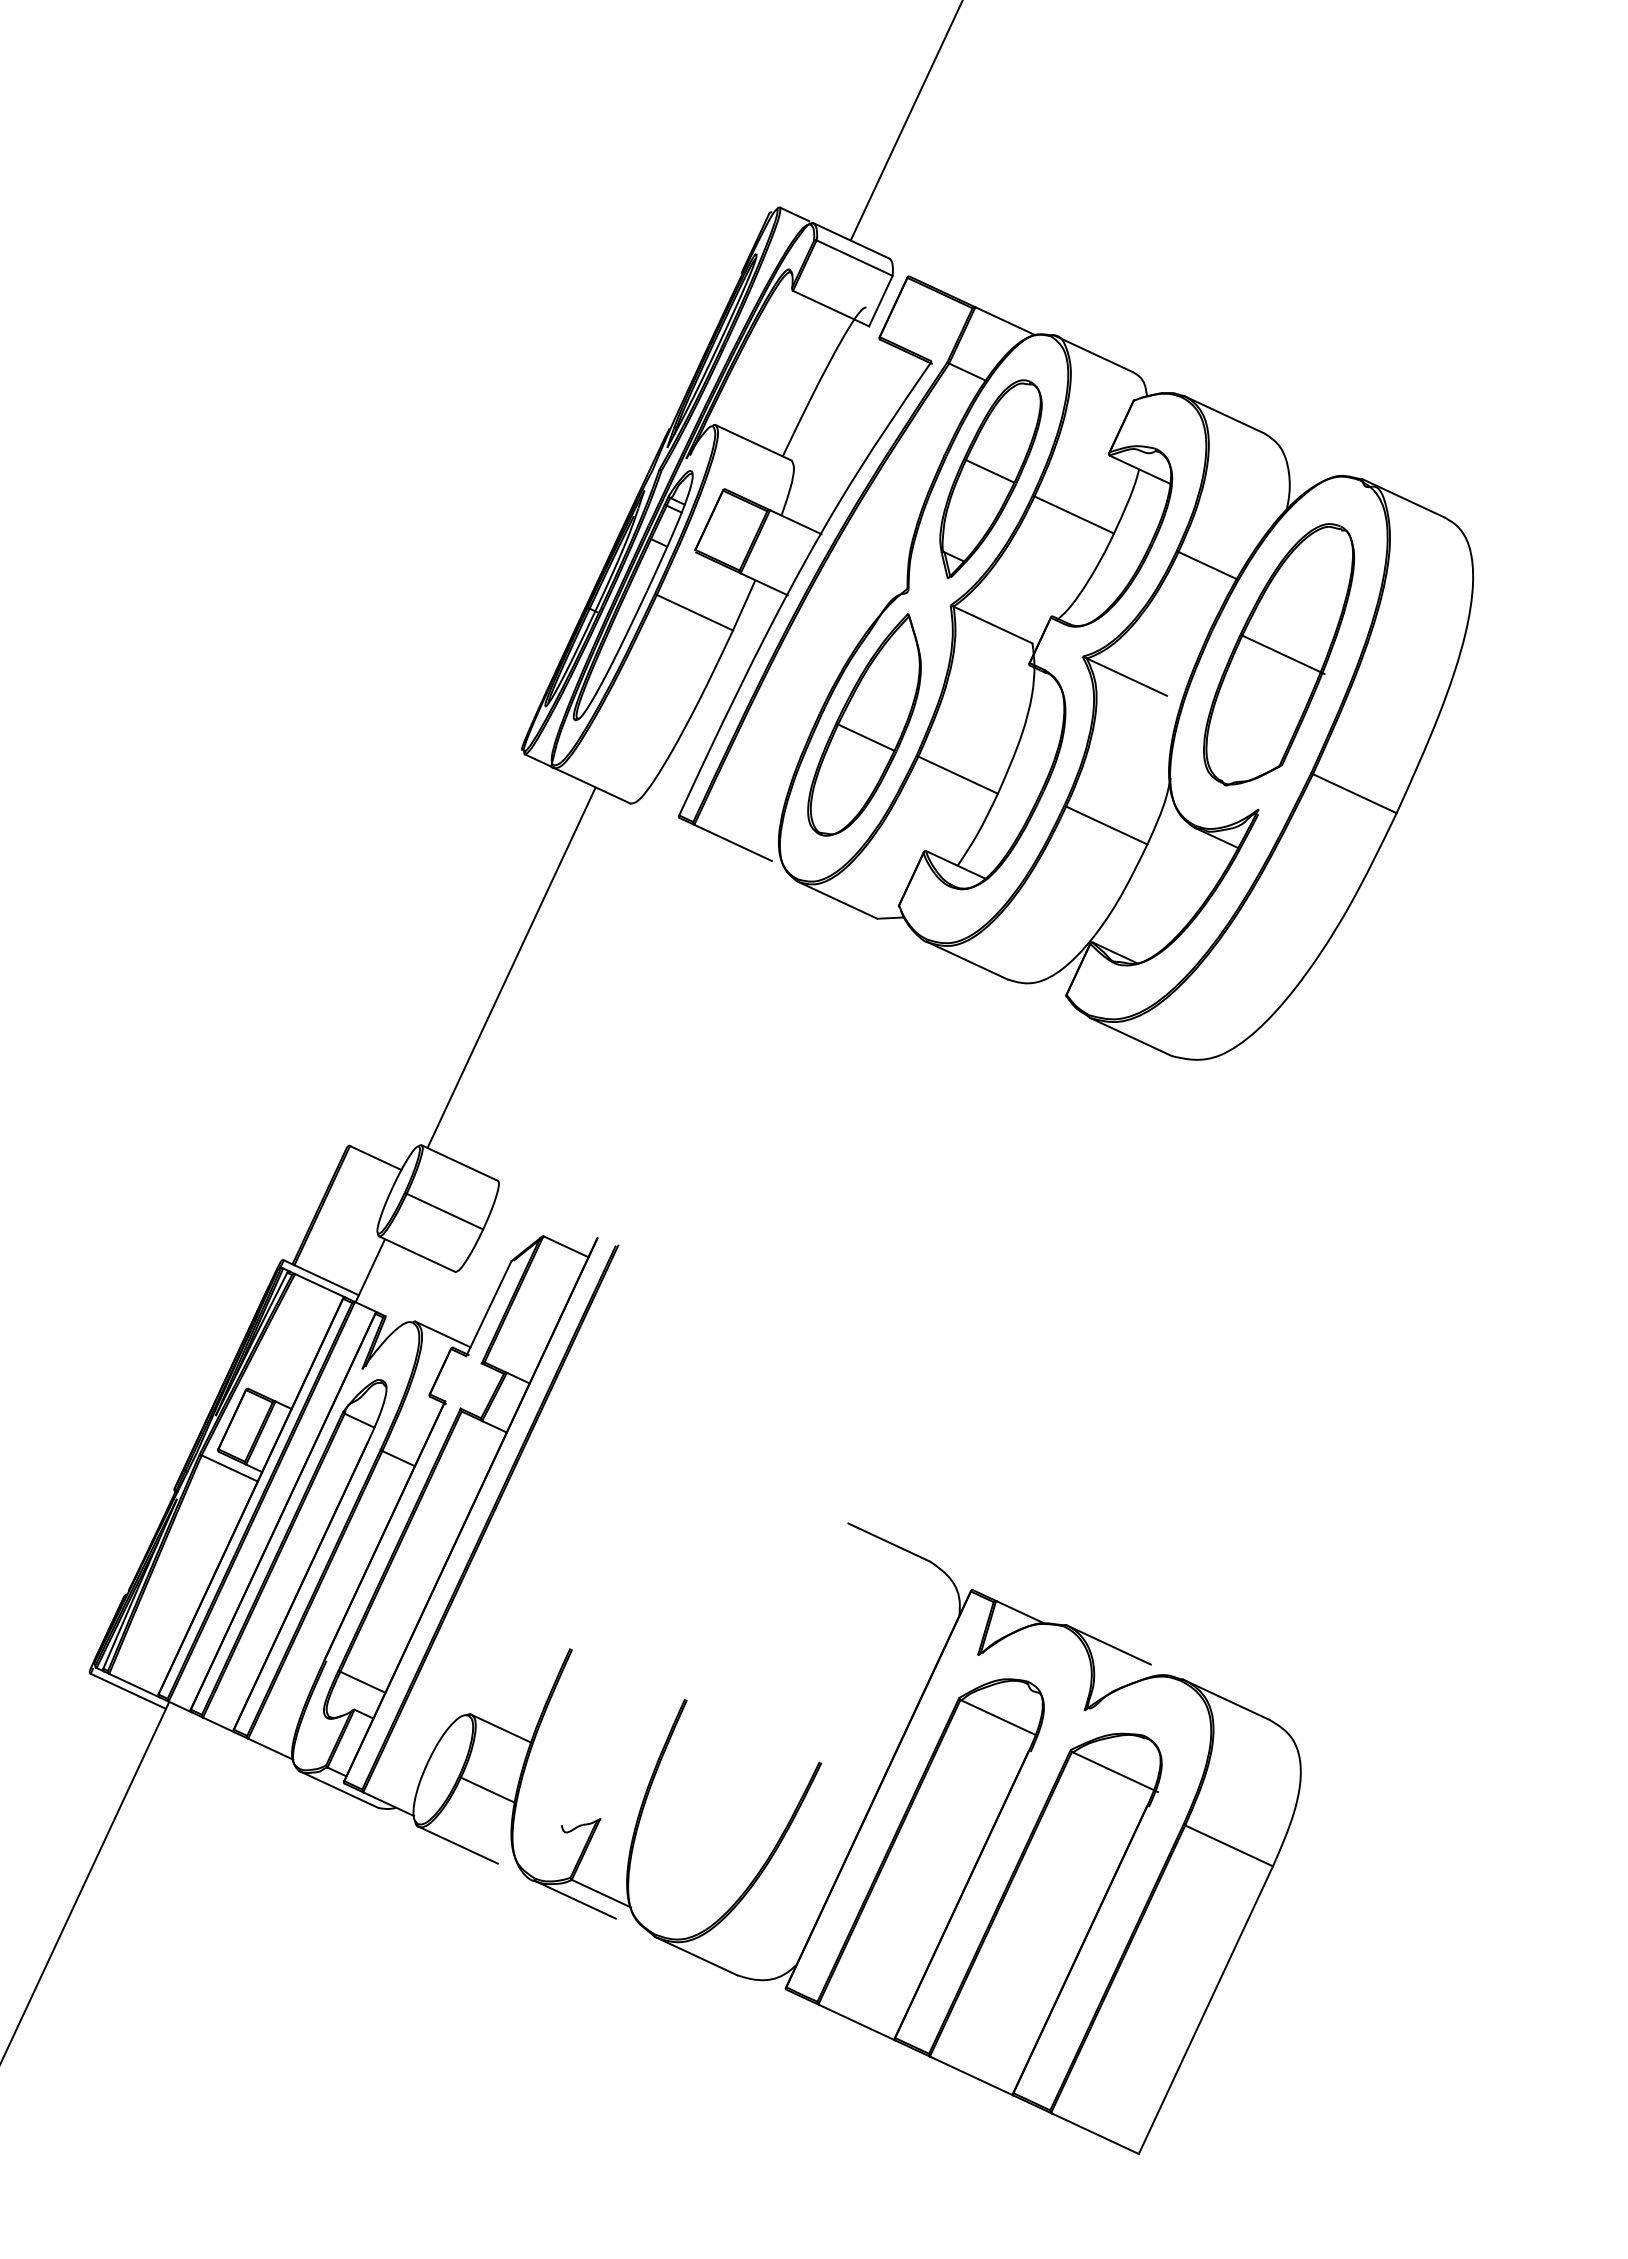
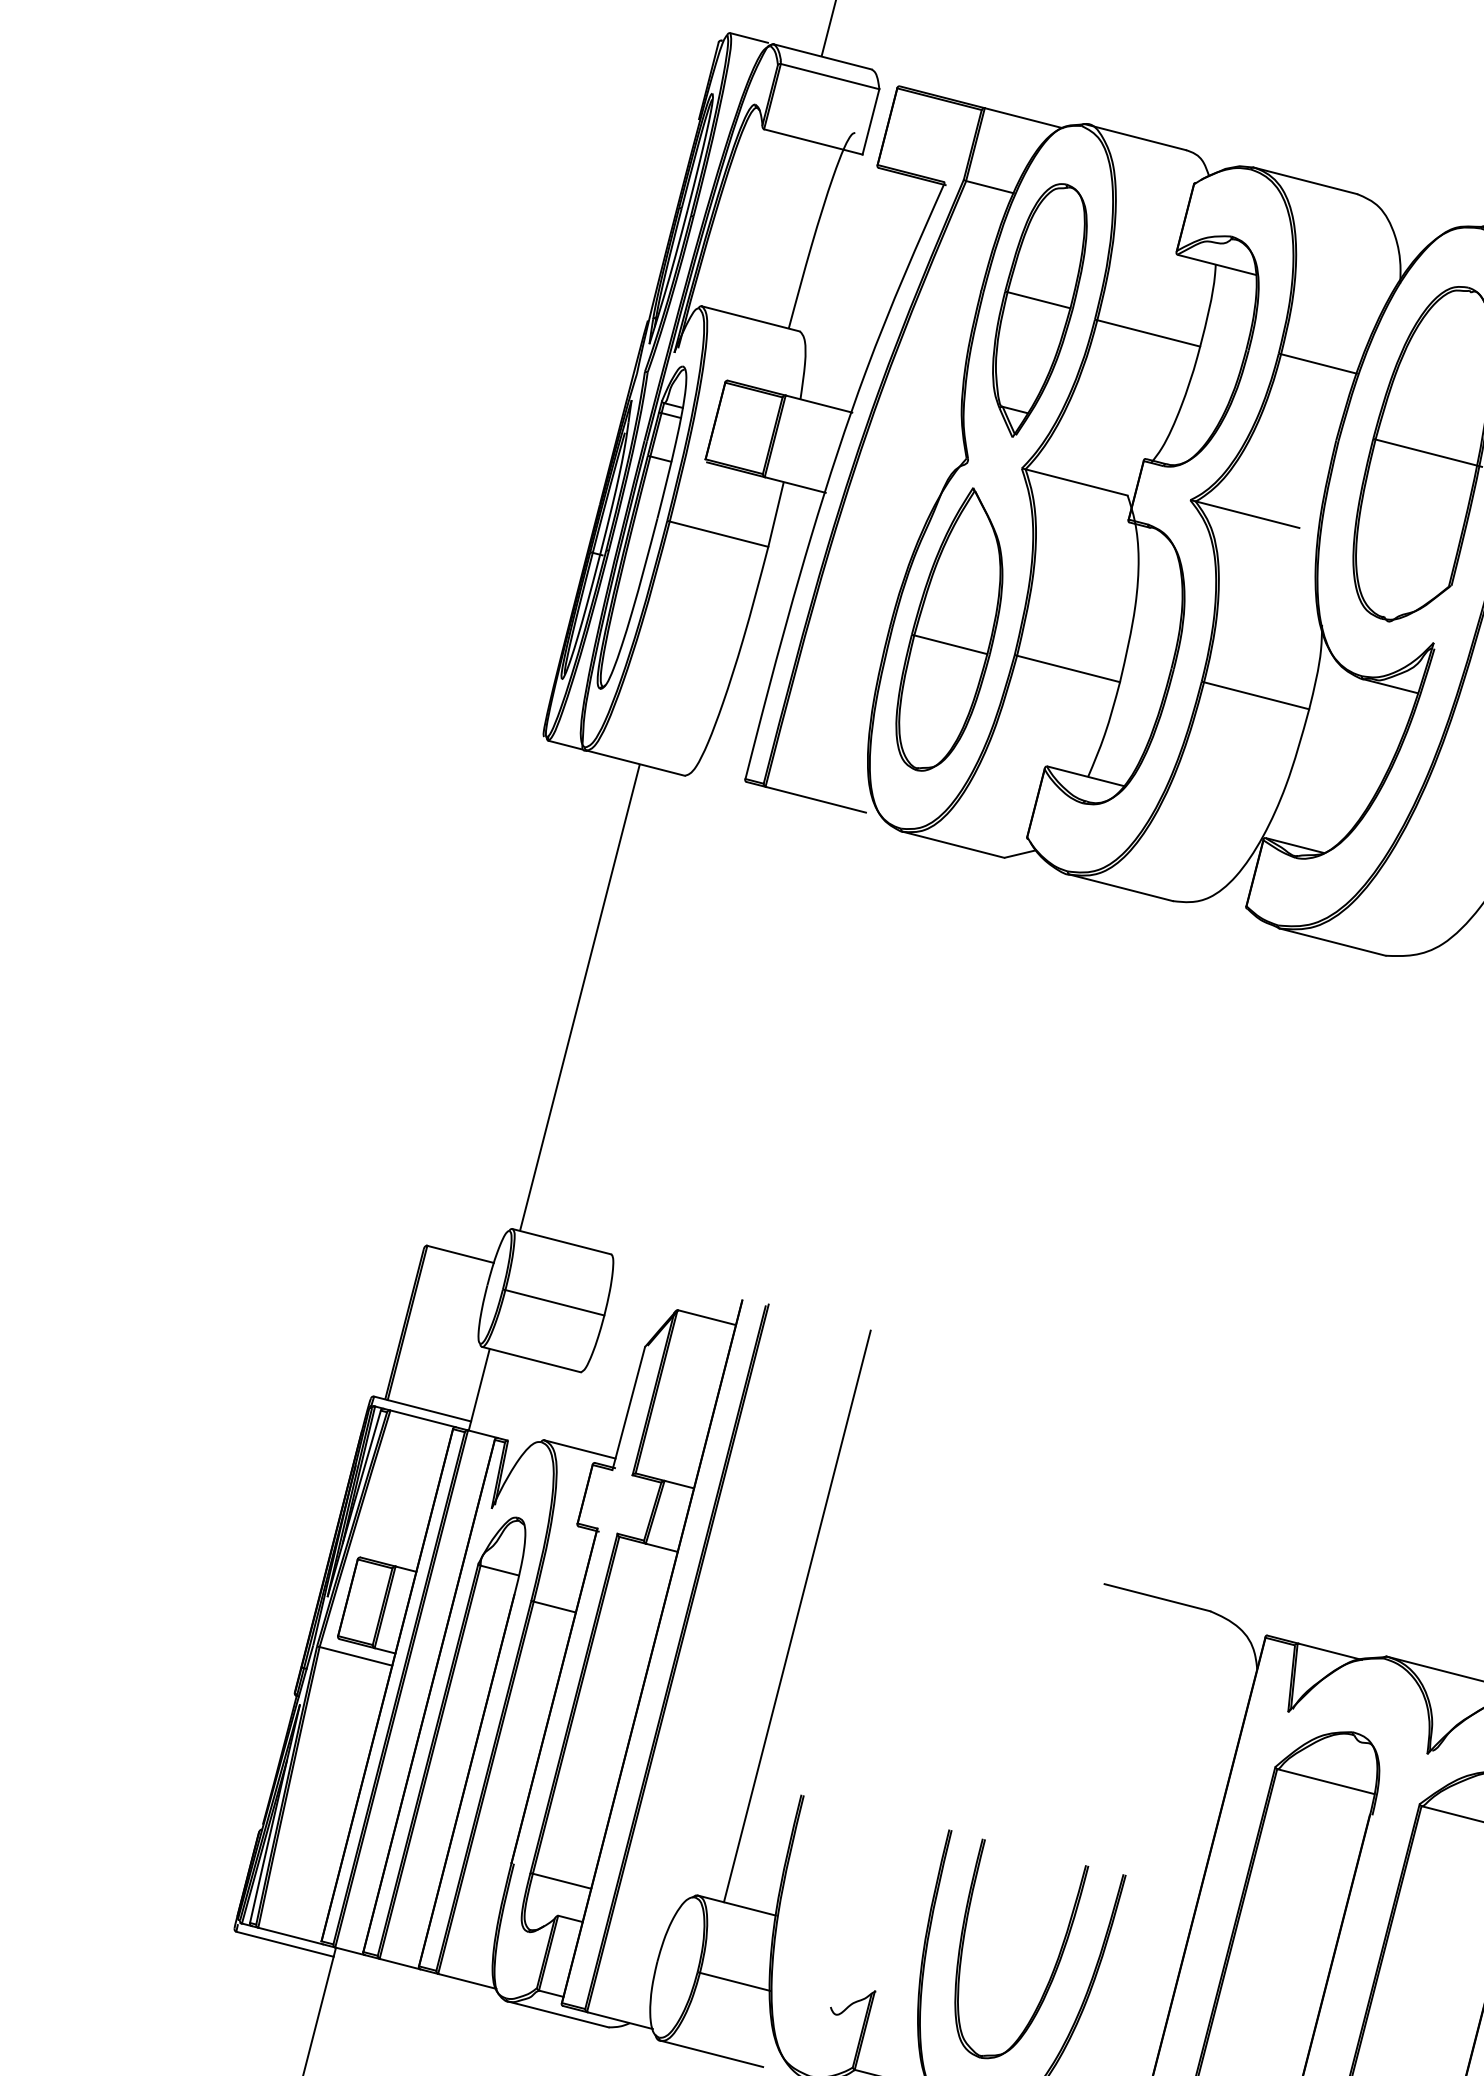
line: (594, 1502) -> (797, 1615), added
part: (755, 1815) -> (1059, 1952), added

